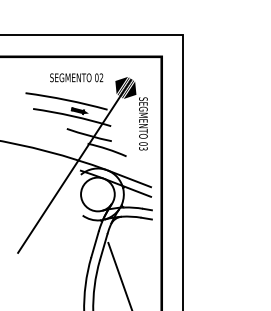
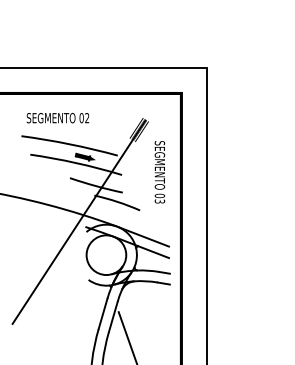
text: (76, 77) -> (57, 117), moved
fill: (121, 85) -> (134, 127), removed
fill: (129, 90) -> (143, 133), removed

